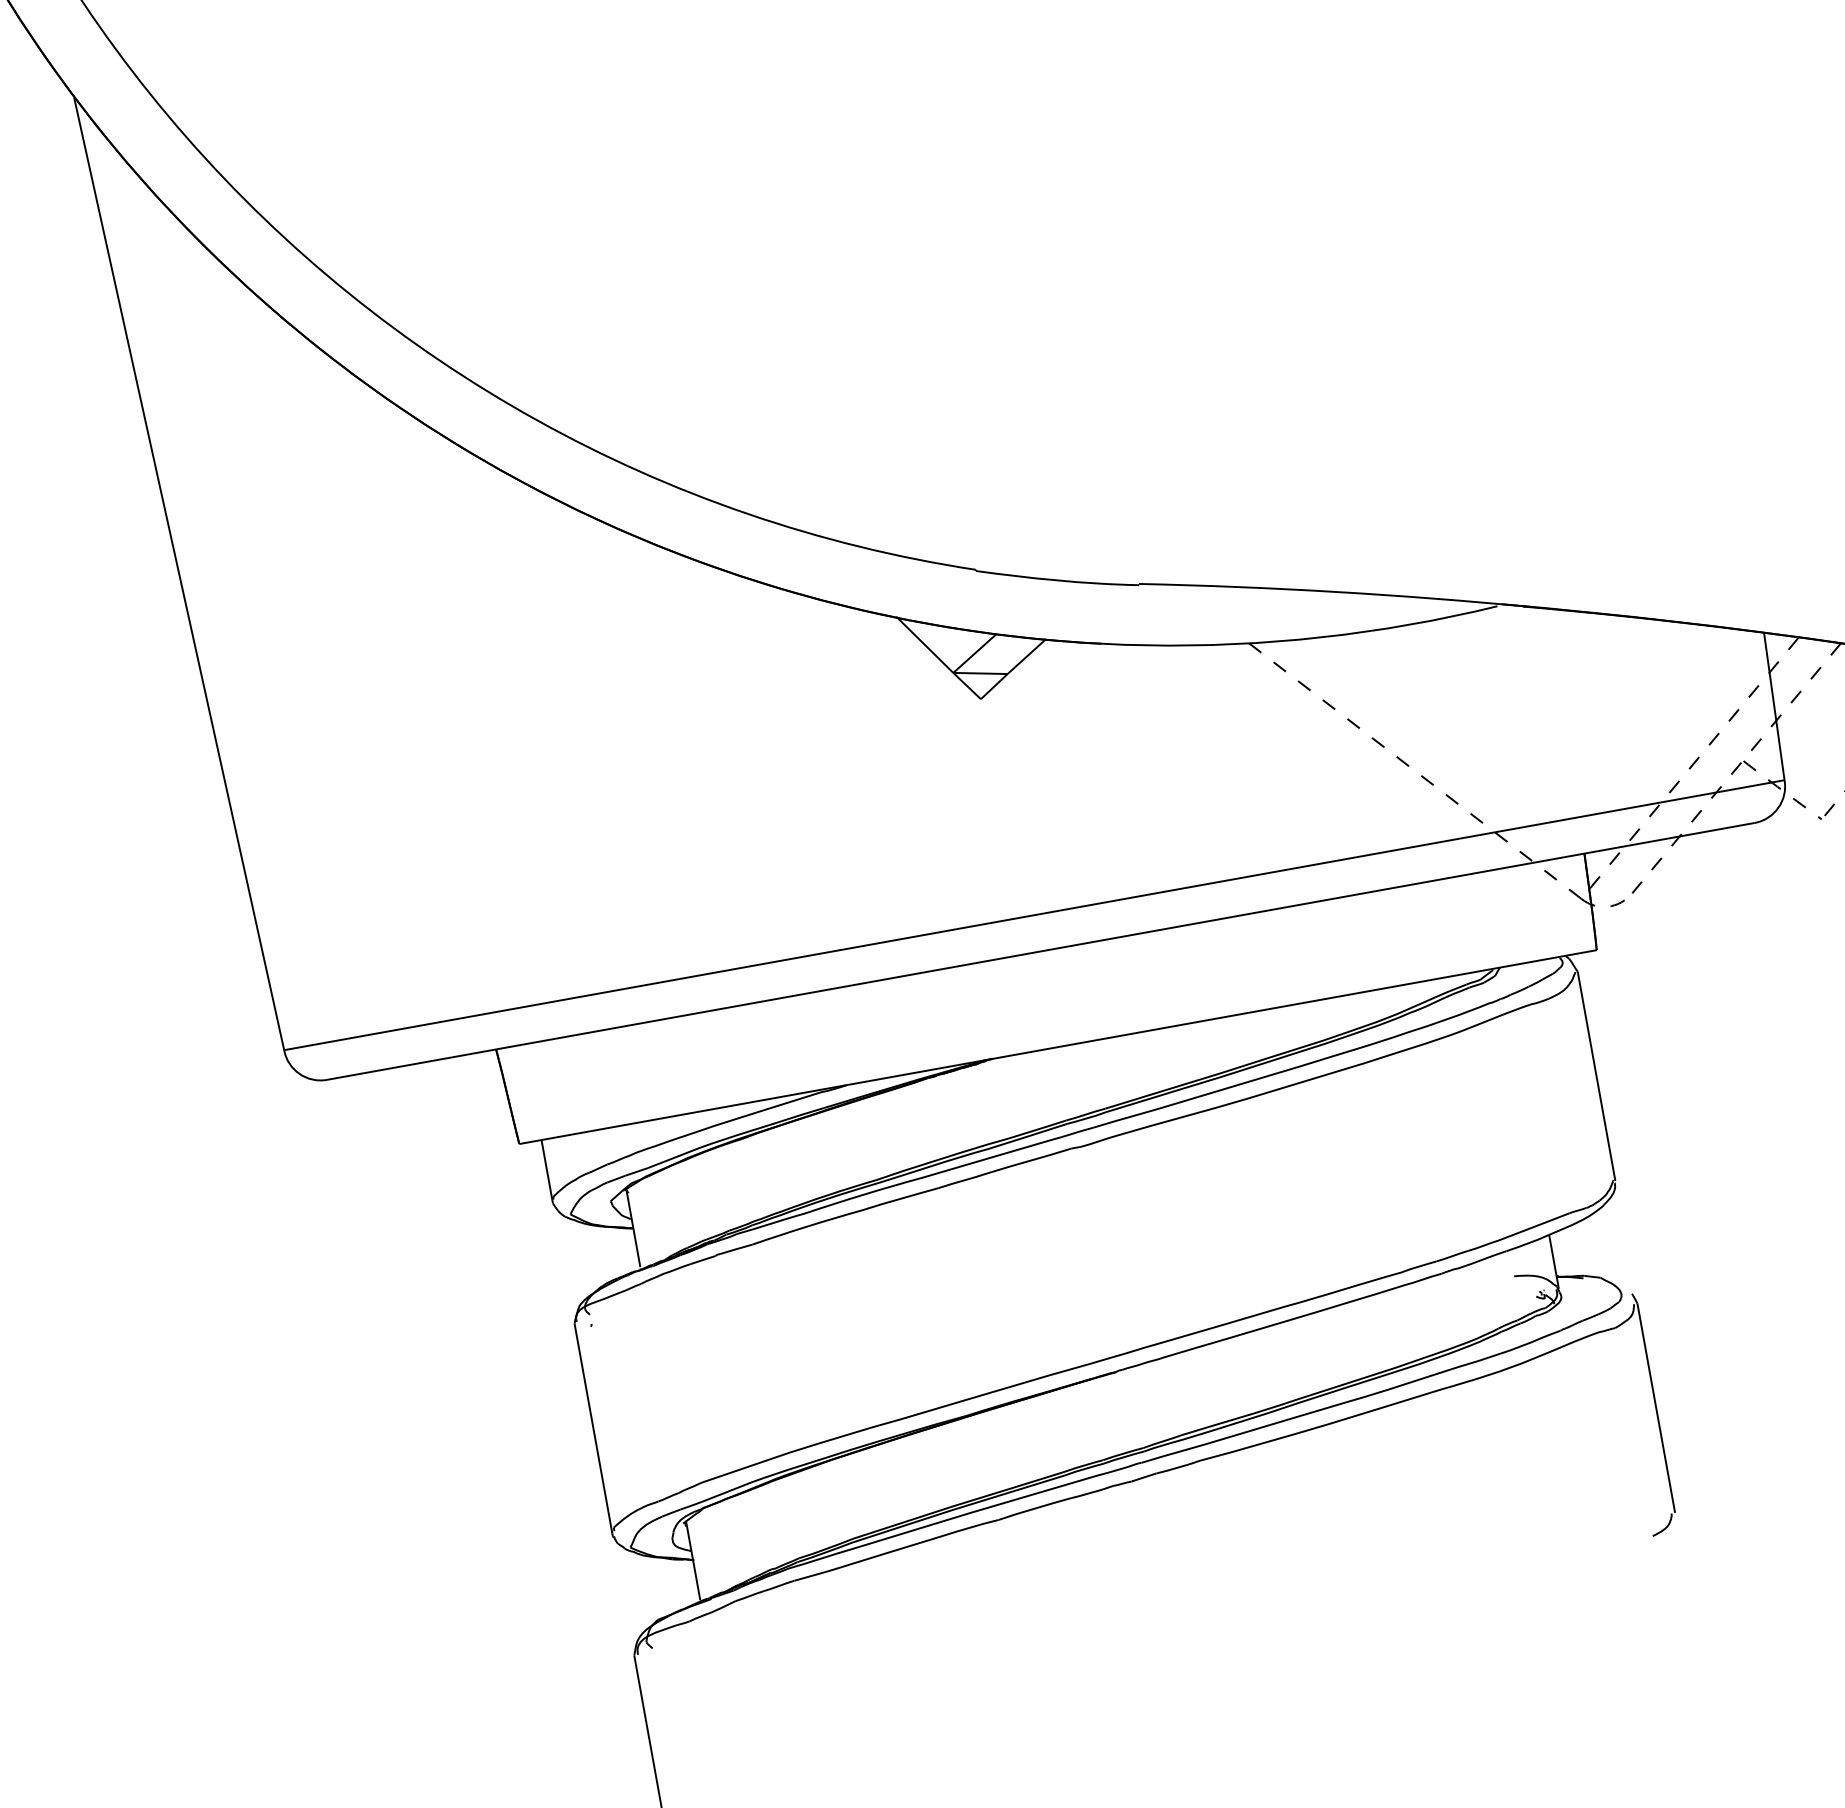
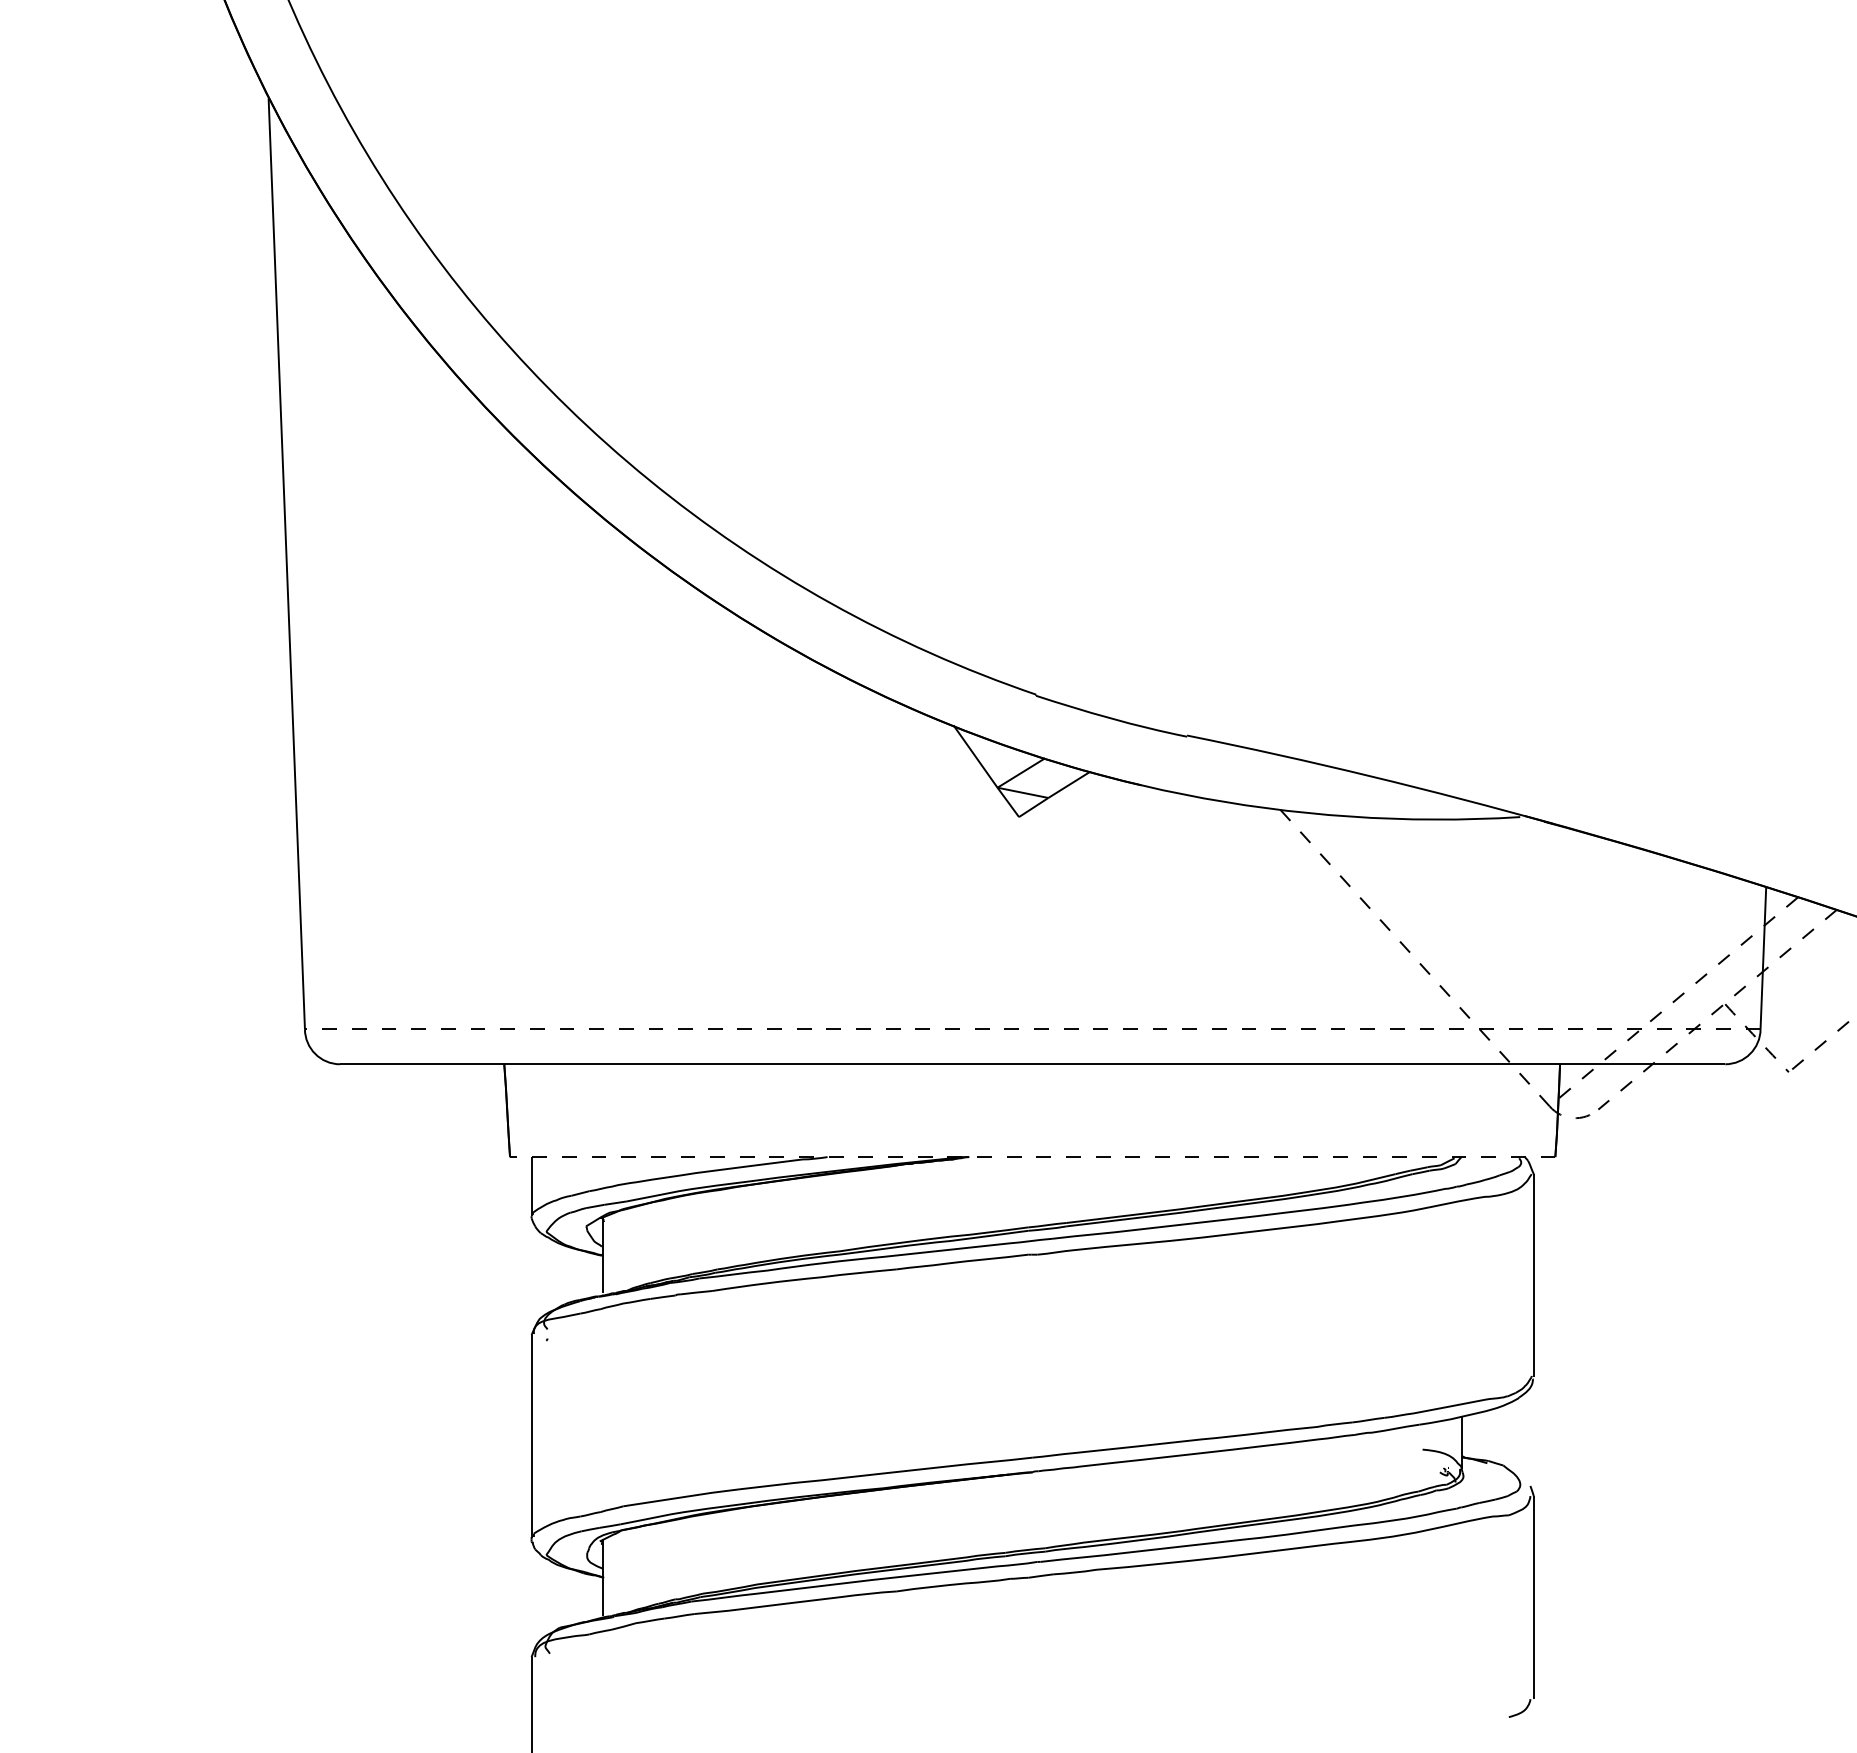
line: (1034, 915) -> (1032, 1029), solid -> dashed
line: (1057, 1047) -> (1032, 1157), solid -> dashed

